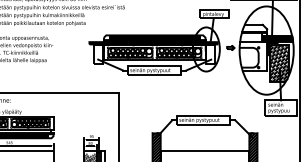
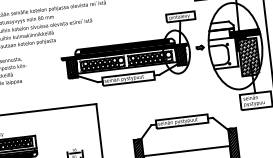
hatch: (98, 53) -> (71, 68), added
hatch: (210, 53) -> (181, 55), added

